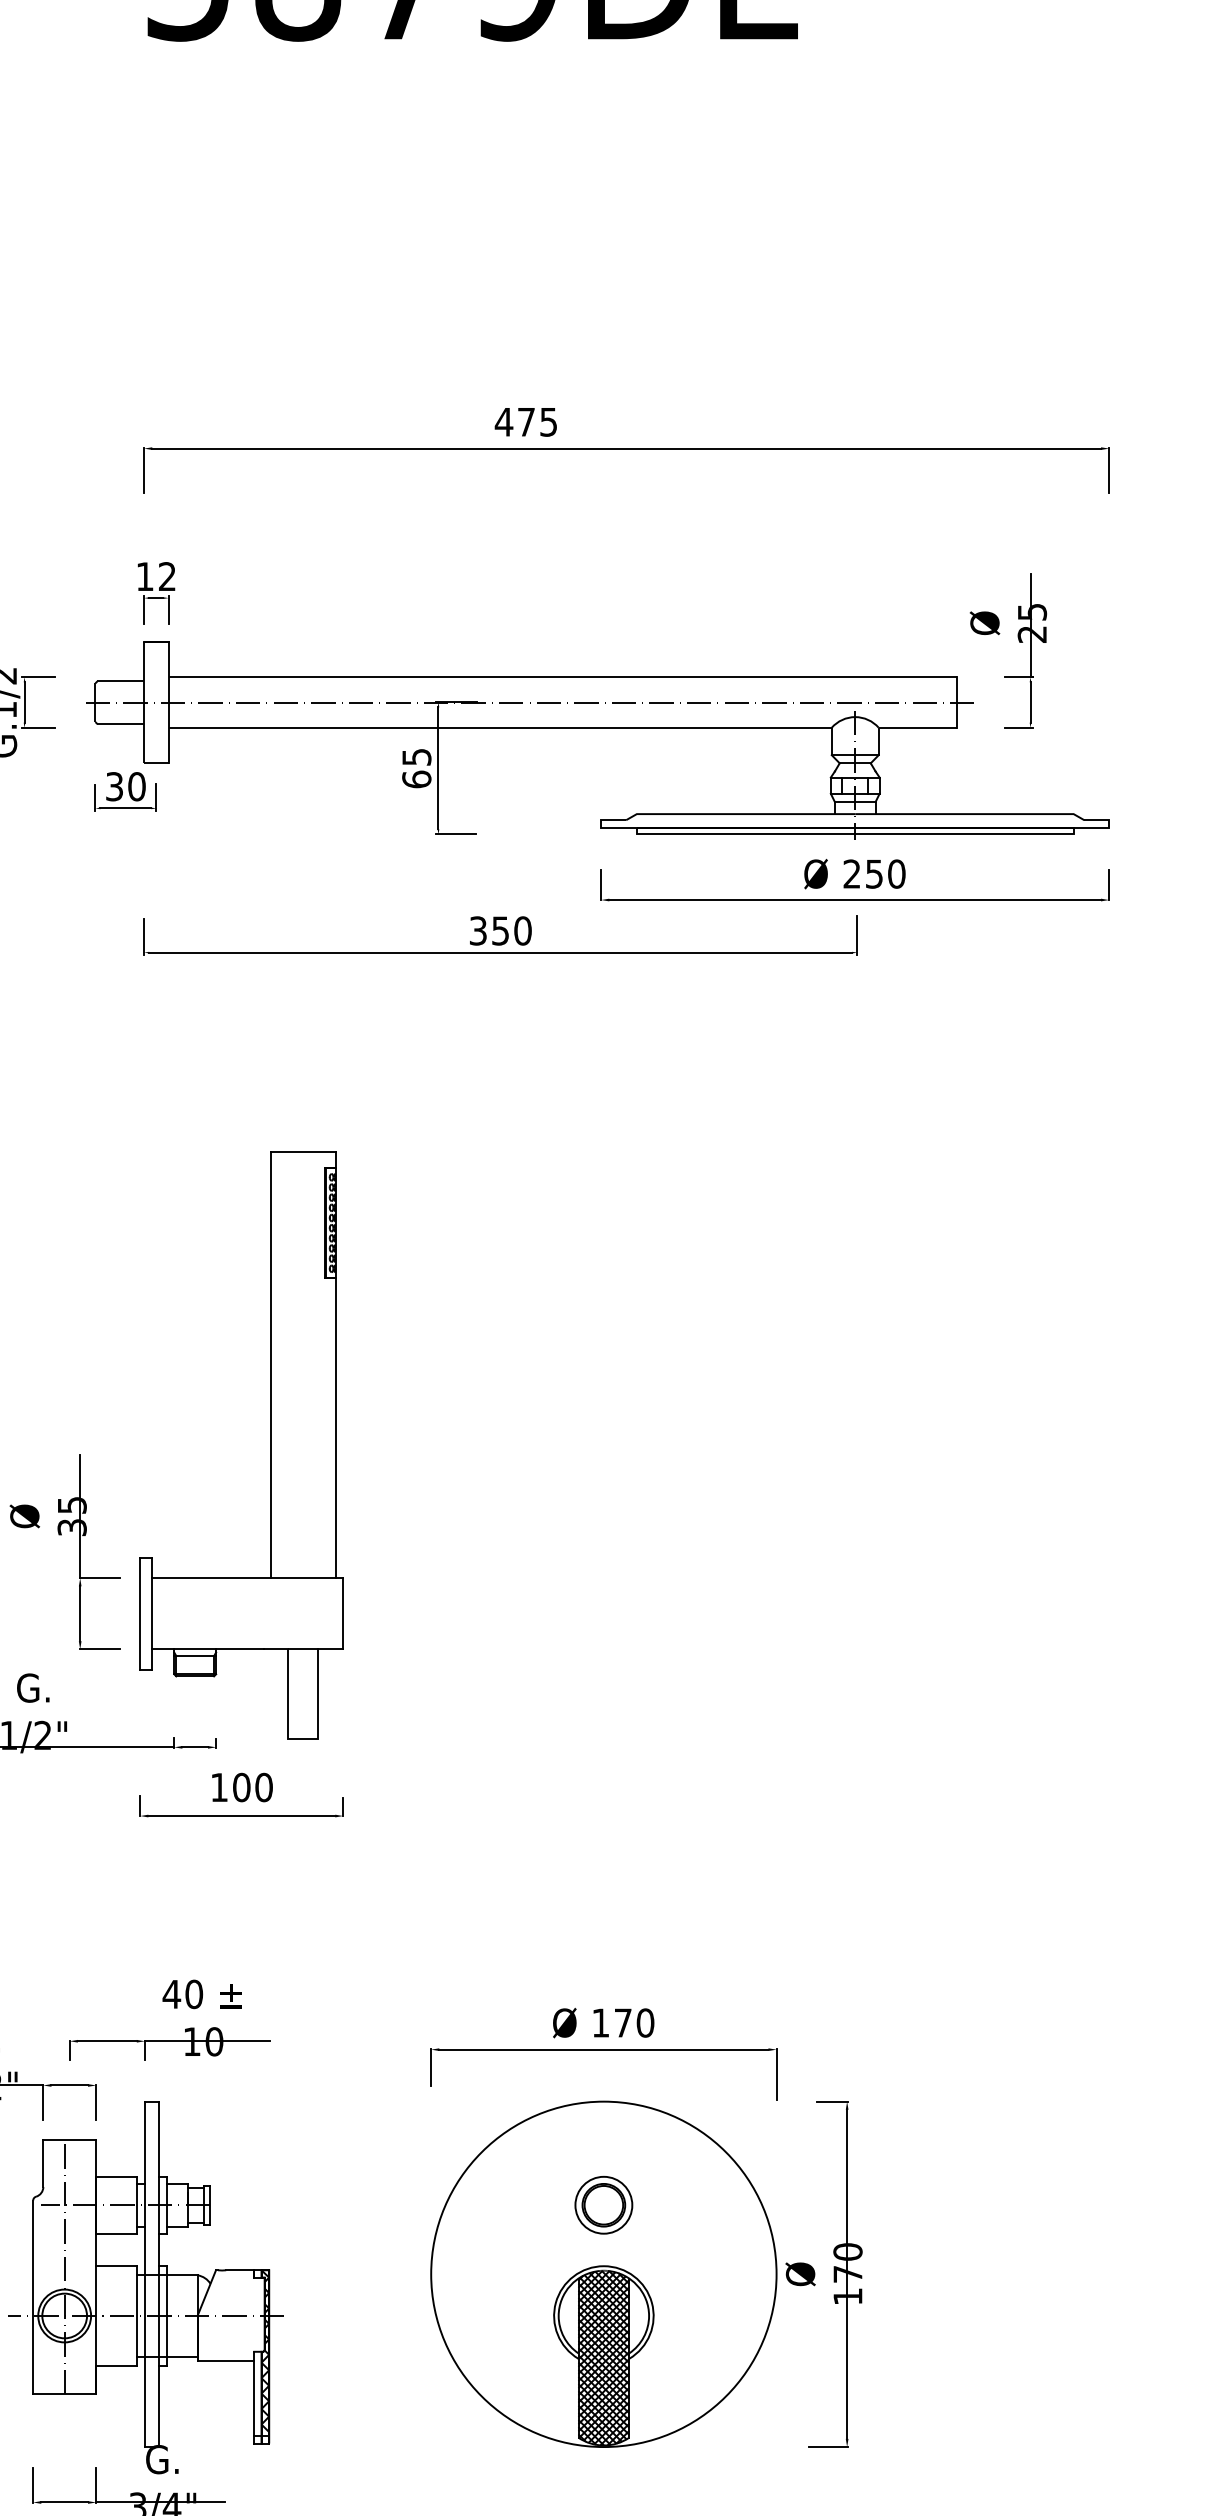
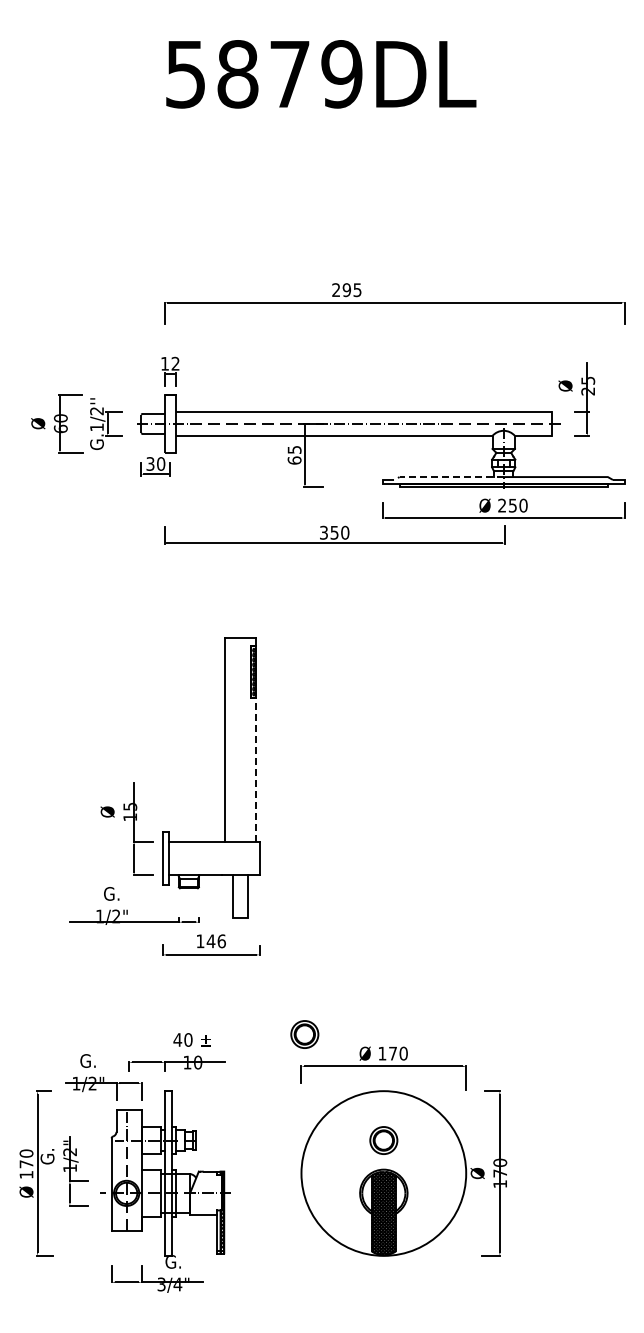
text: (513, 422) -> (340, 290), 475 -> 295
line: (739, 815) -> (448, 477), solid -> dashed
line: (334, 1429) -> (255, 770), solid -> dashed
text: (72, 1527) -> (130, 817), 35 -> 15
text: (250, 1787) -> (215, 941), 100 -> 146
part: (437, 1982) -> (304, 1034), added

